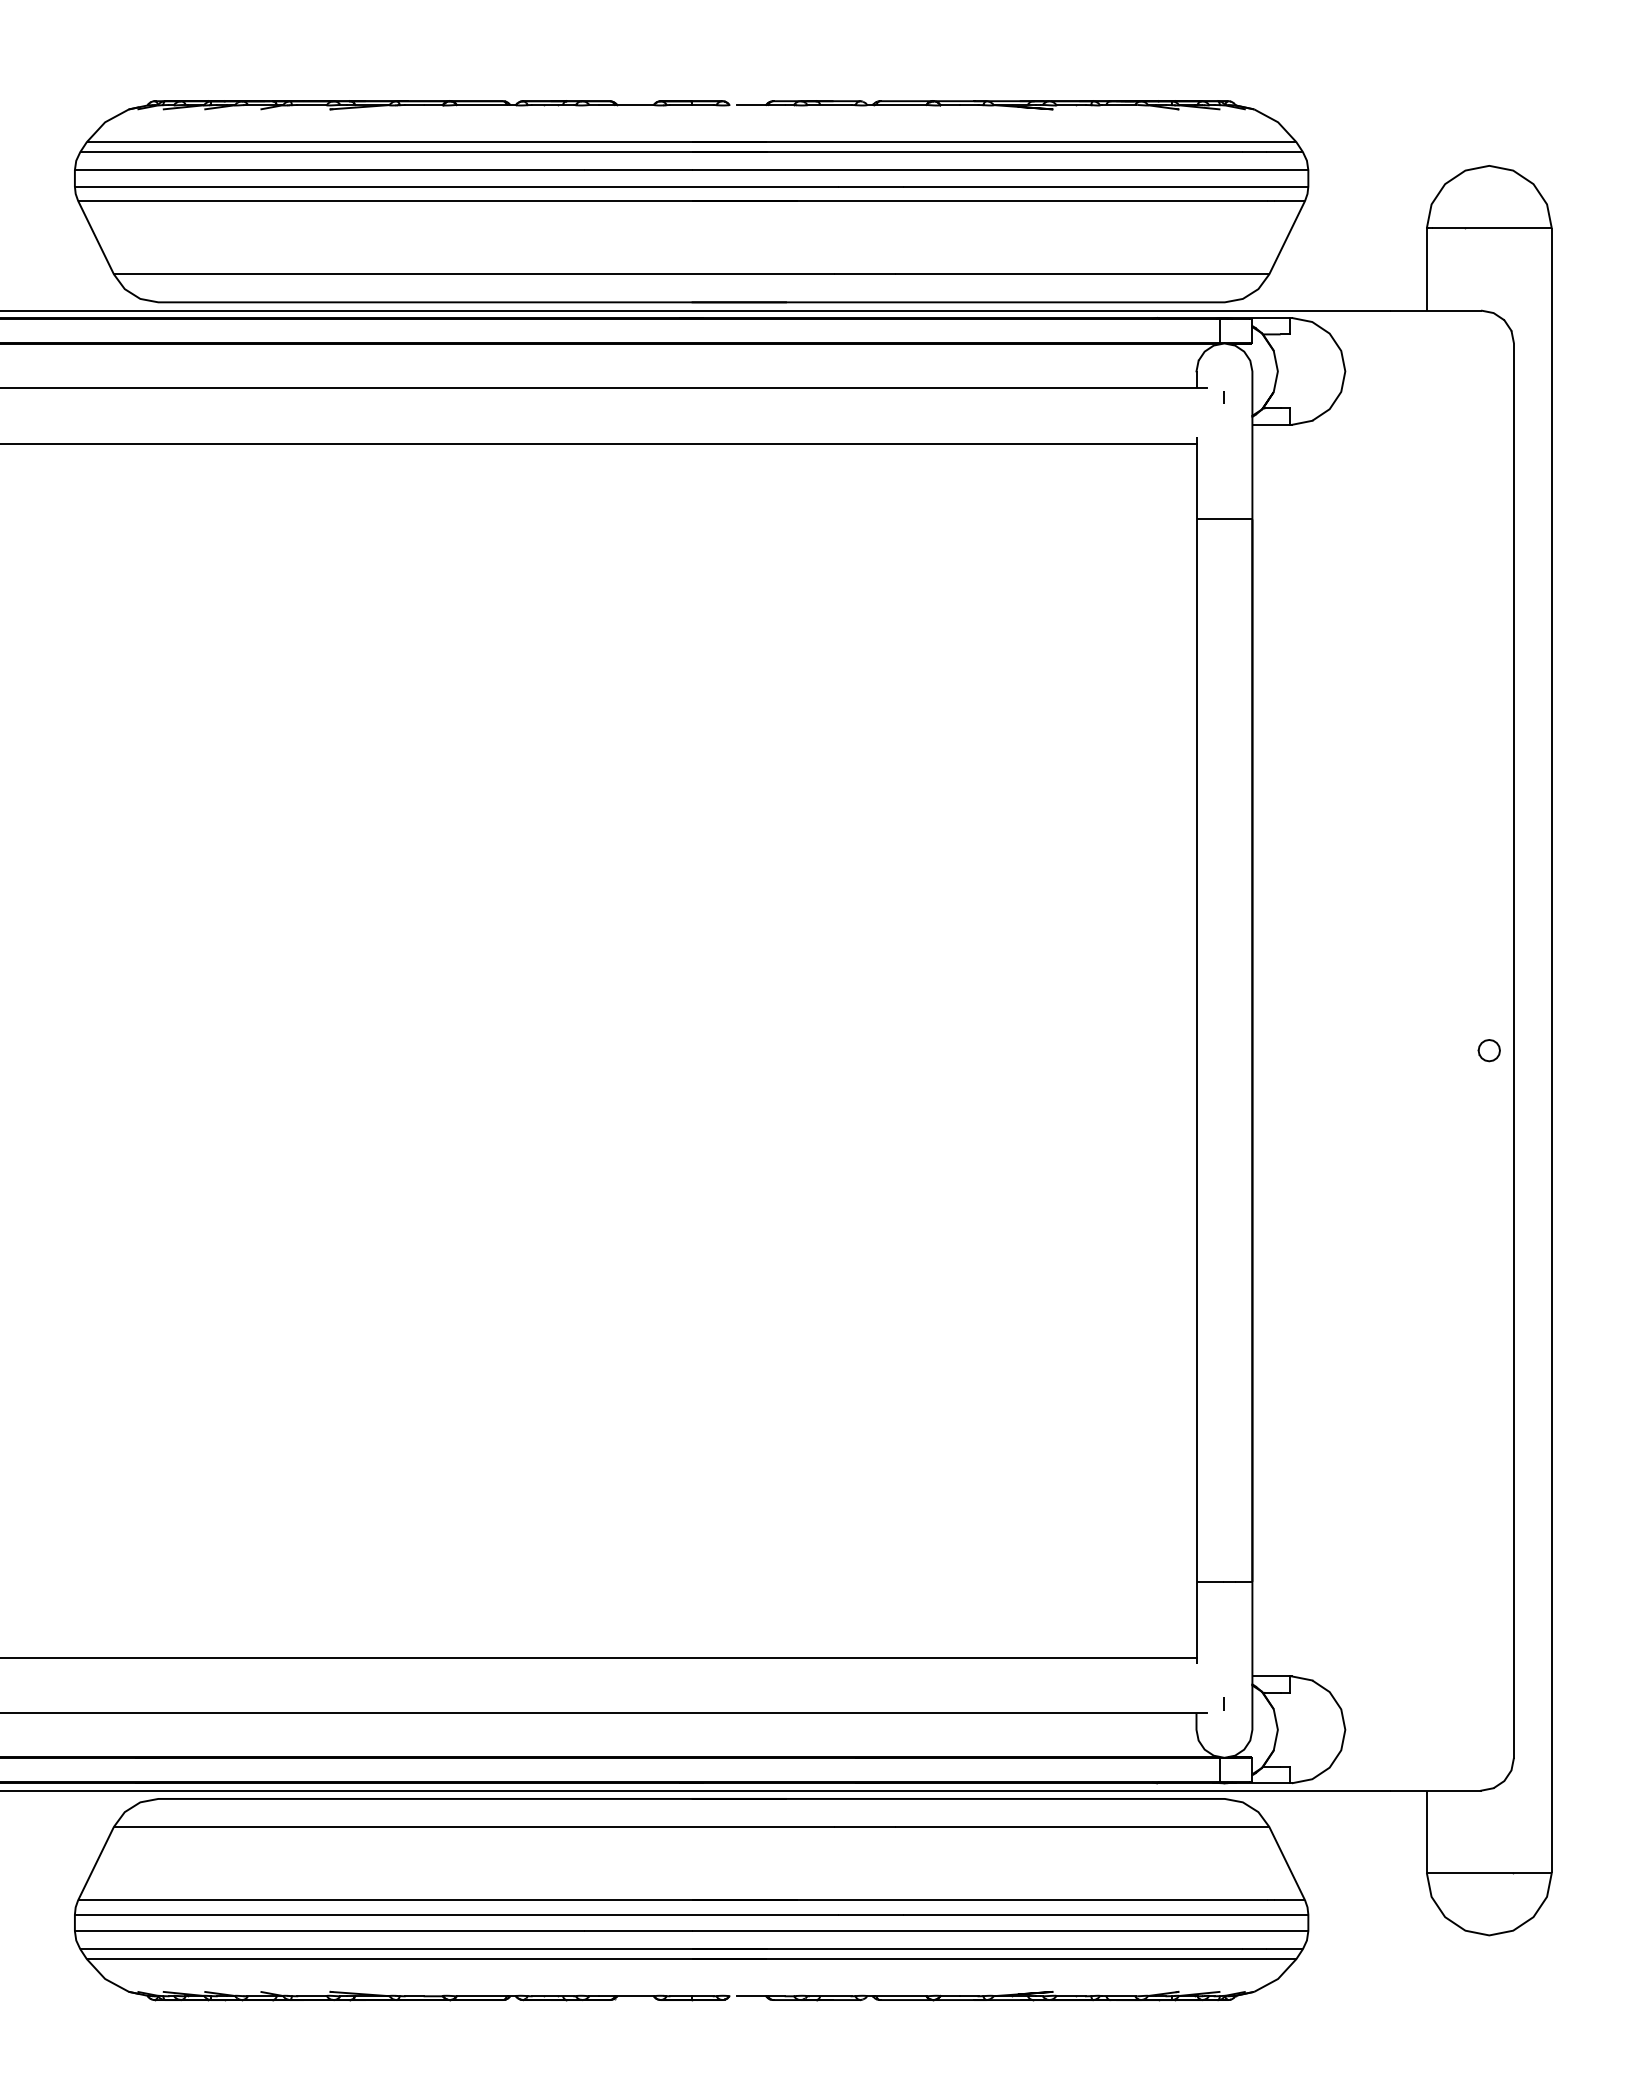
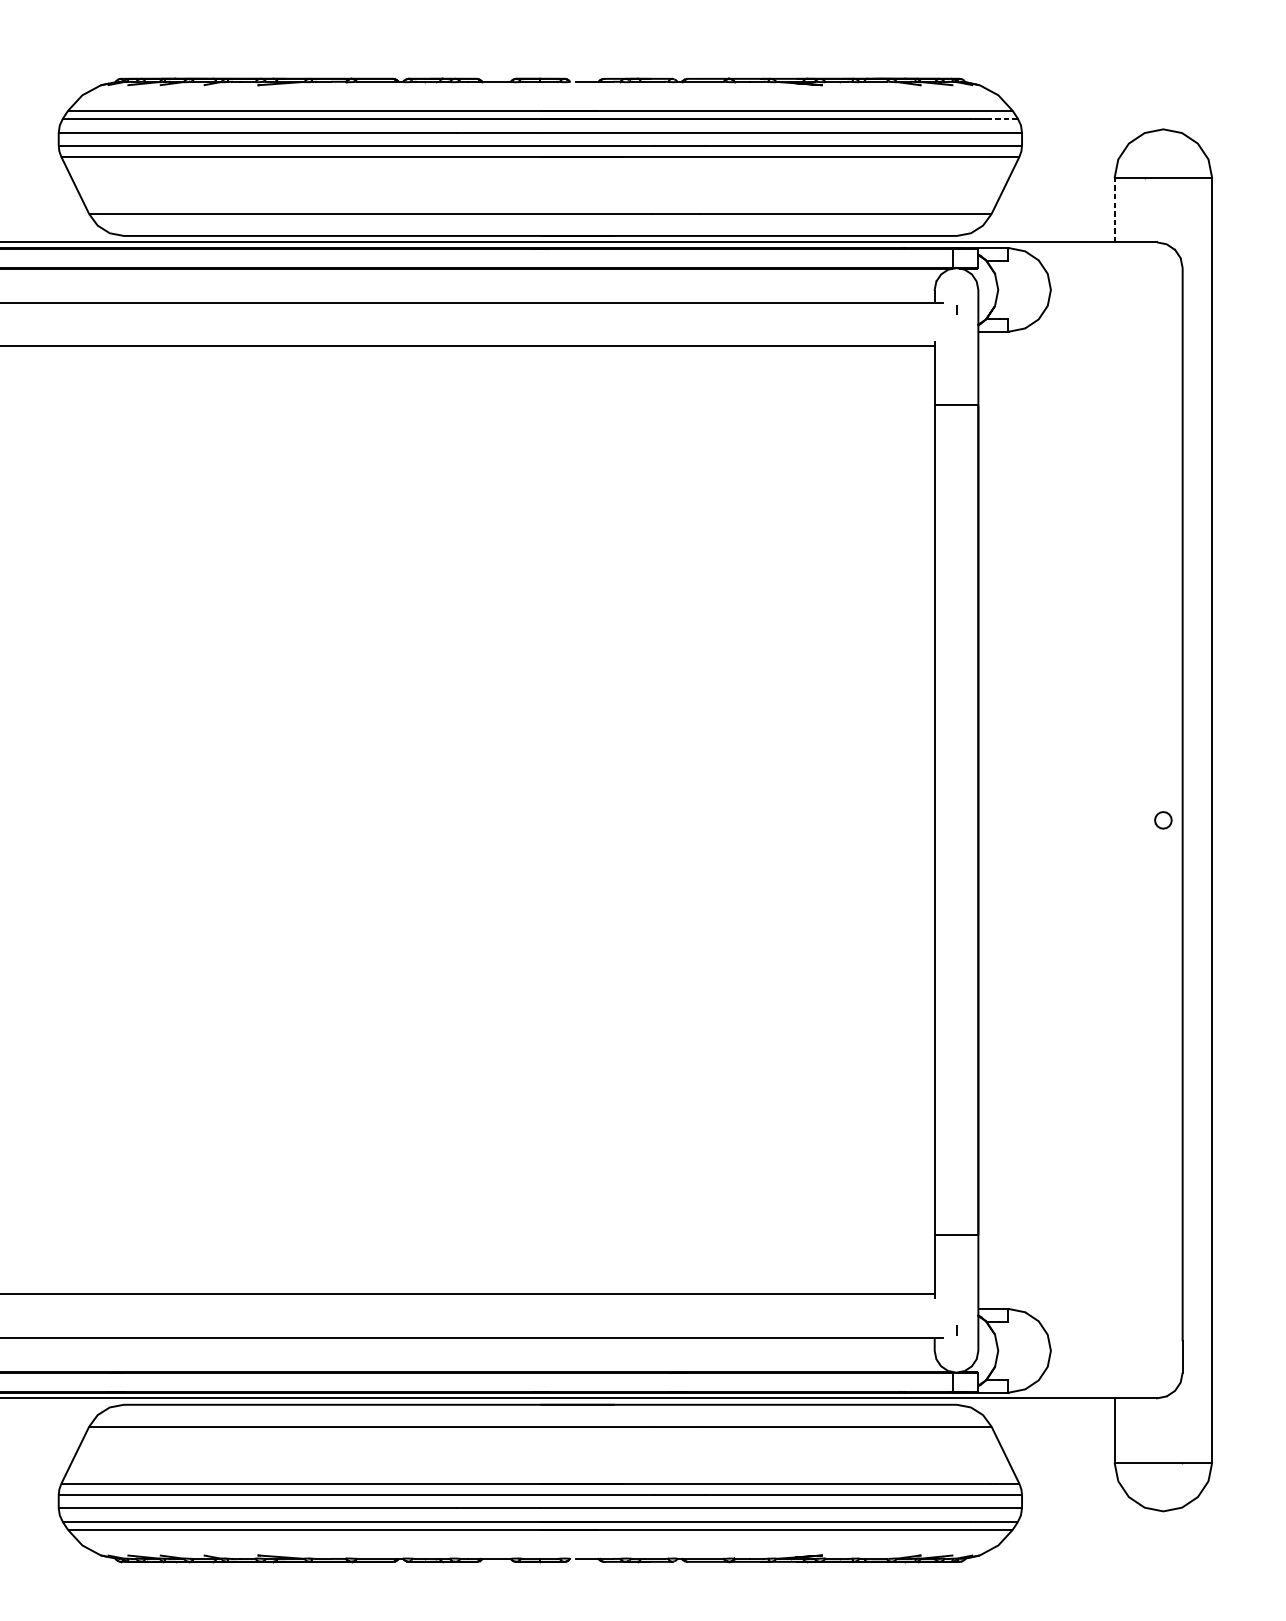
line: (1285, 152) -> (1004, 118), solid -> dashed
line: (1426, 268) -> (1114, 209), solid -> dashed

